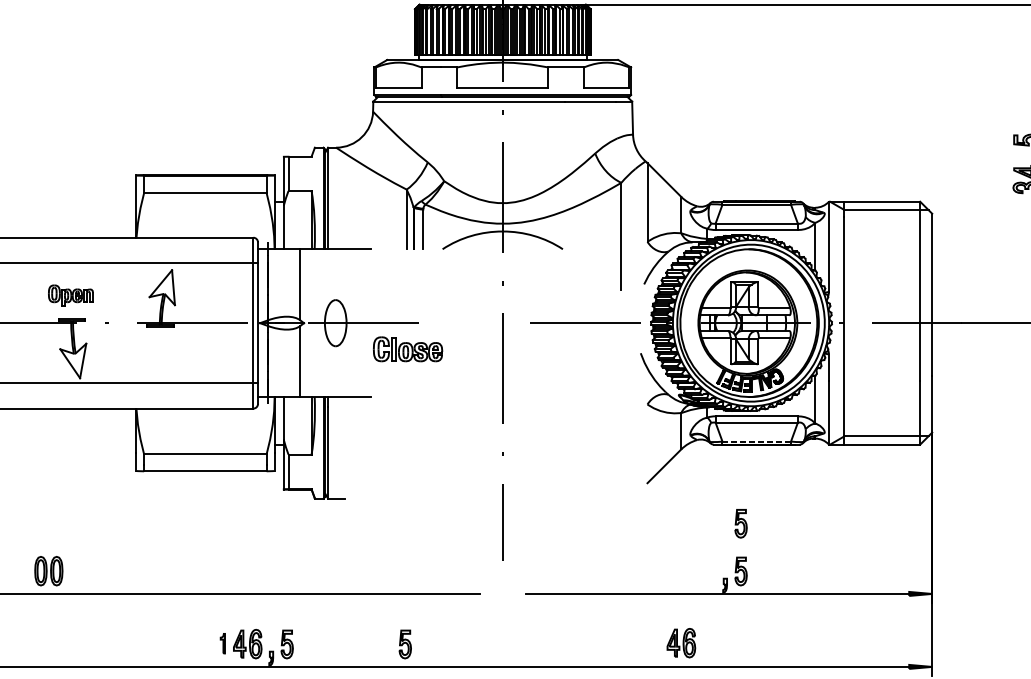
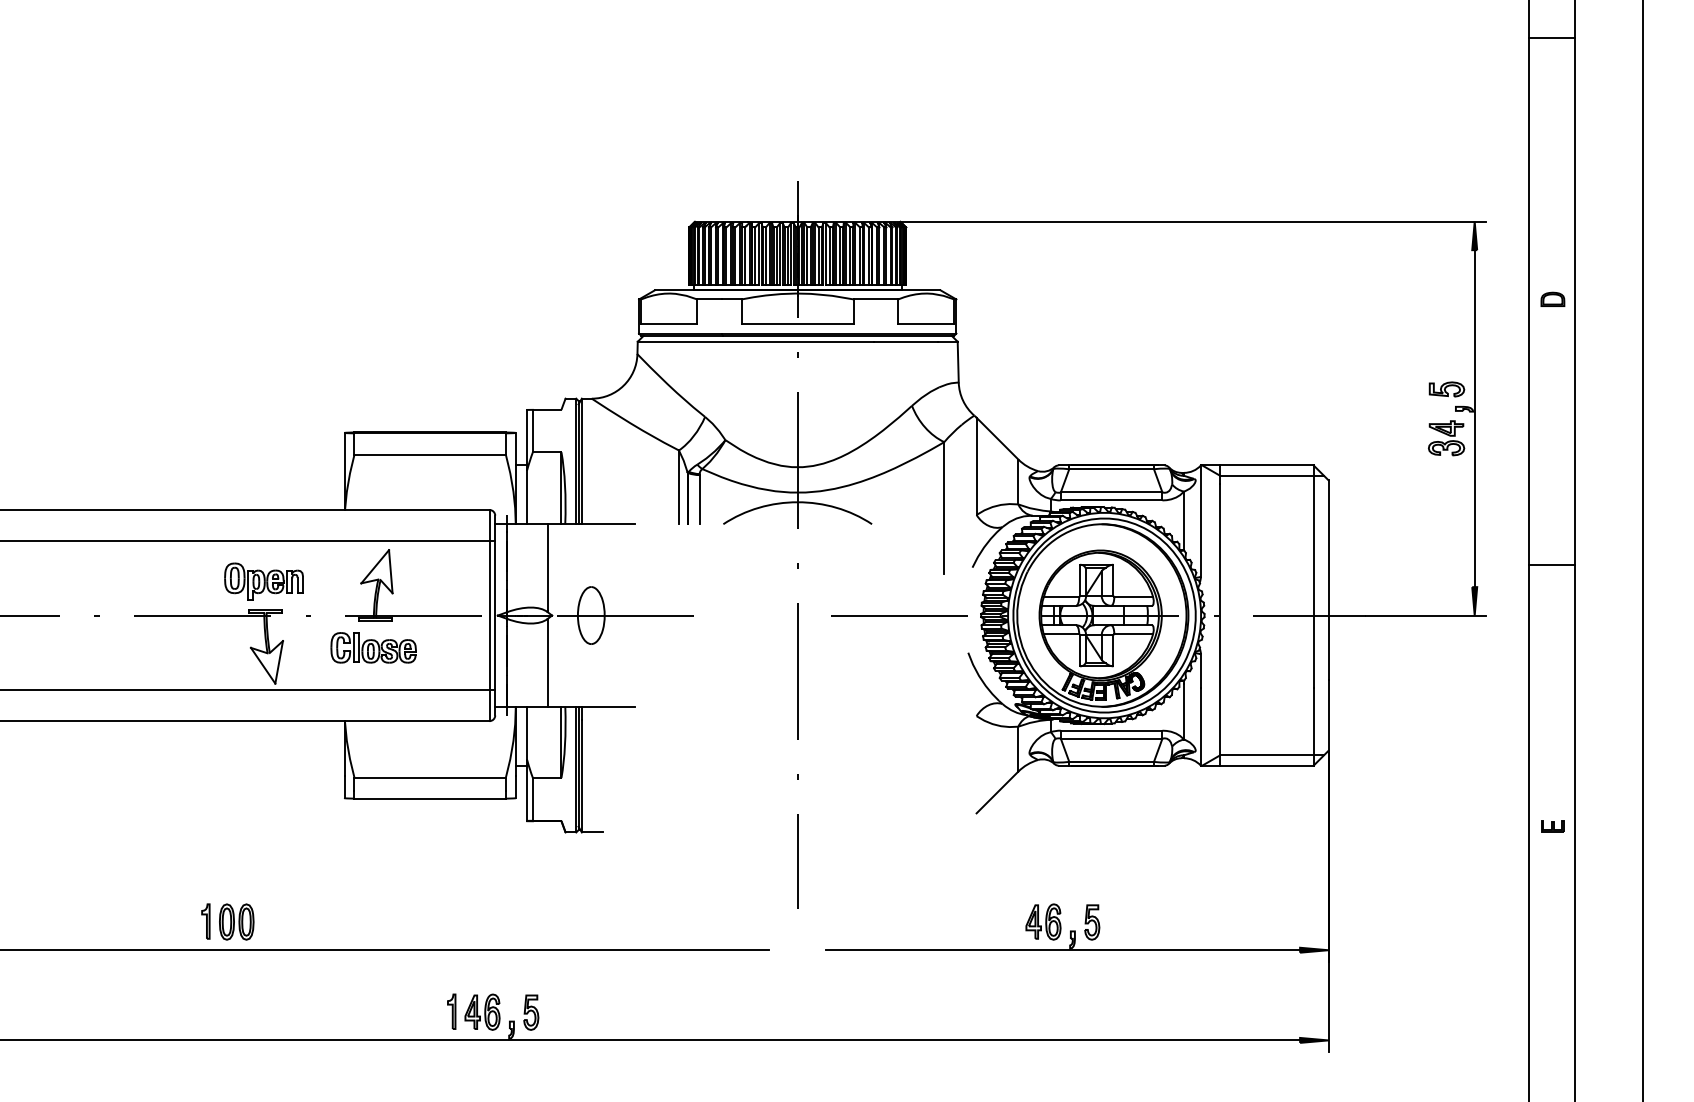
part: (70, 295) -> (263, 581), size x1.43
part: (407, 349) -> (373, 647), moved
line: (757, 441) -> (1112, 761), dashed -> solid
part: (741, 523) -> (1092, 863), removed
part: (23, 570) -> (205, 921), added
part: (681, 642) -> (1043, 921), moved
part: (222, 643) -> (451, 1011), size x1.43
part: (405, 644) -> (677, 1012), removed

